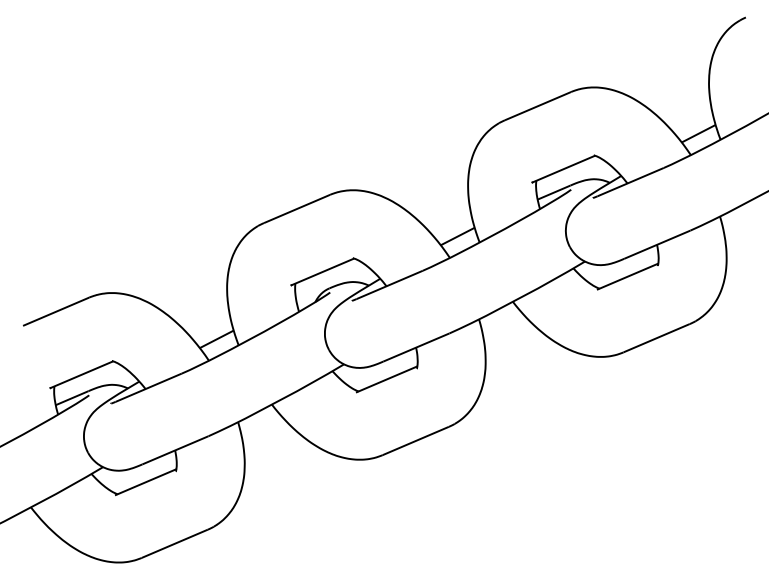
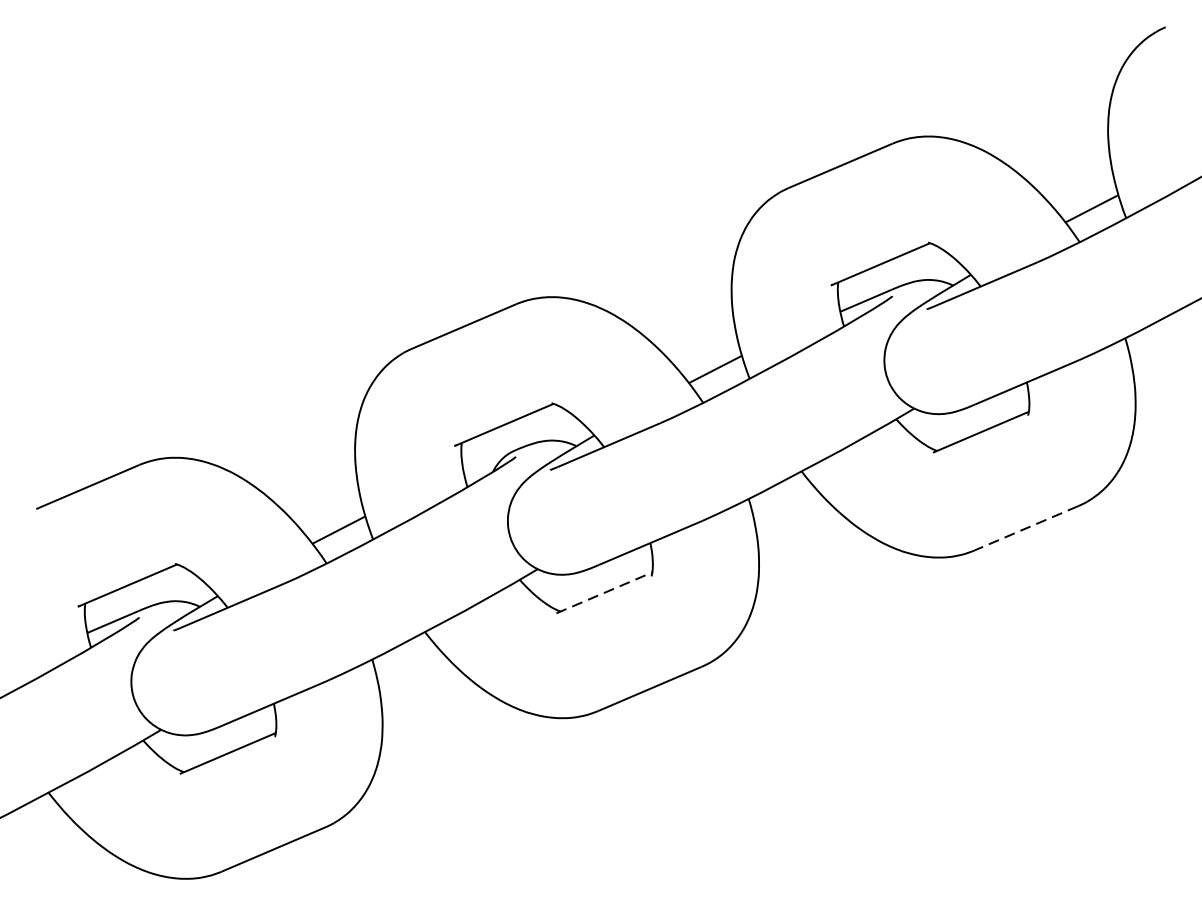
line: (656, 338) -> (1026, 528), solid -> dashed
line: (387, 379) -> (605, 592), solid -> dashed

